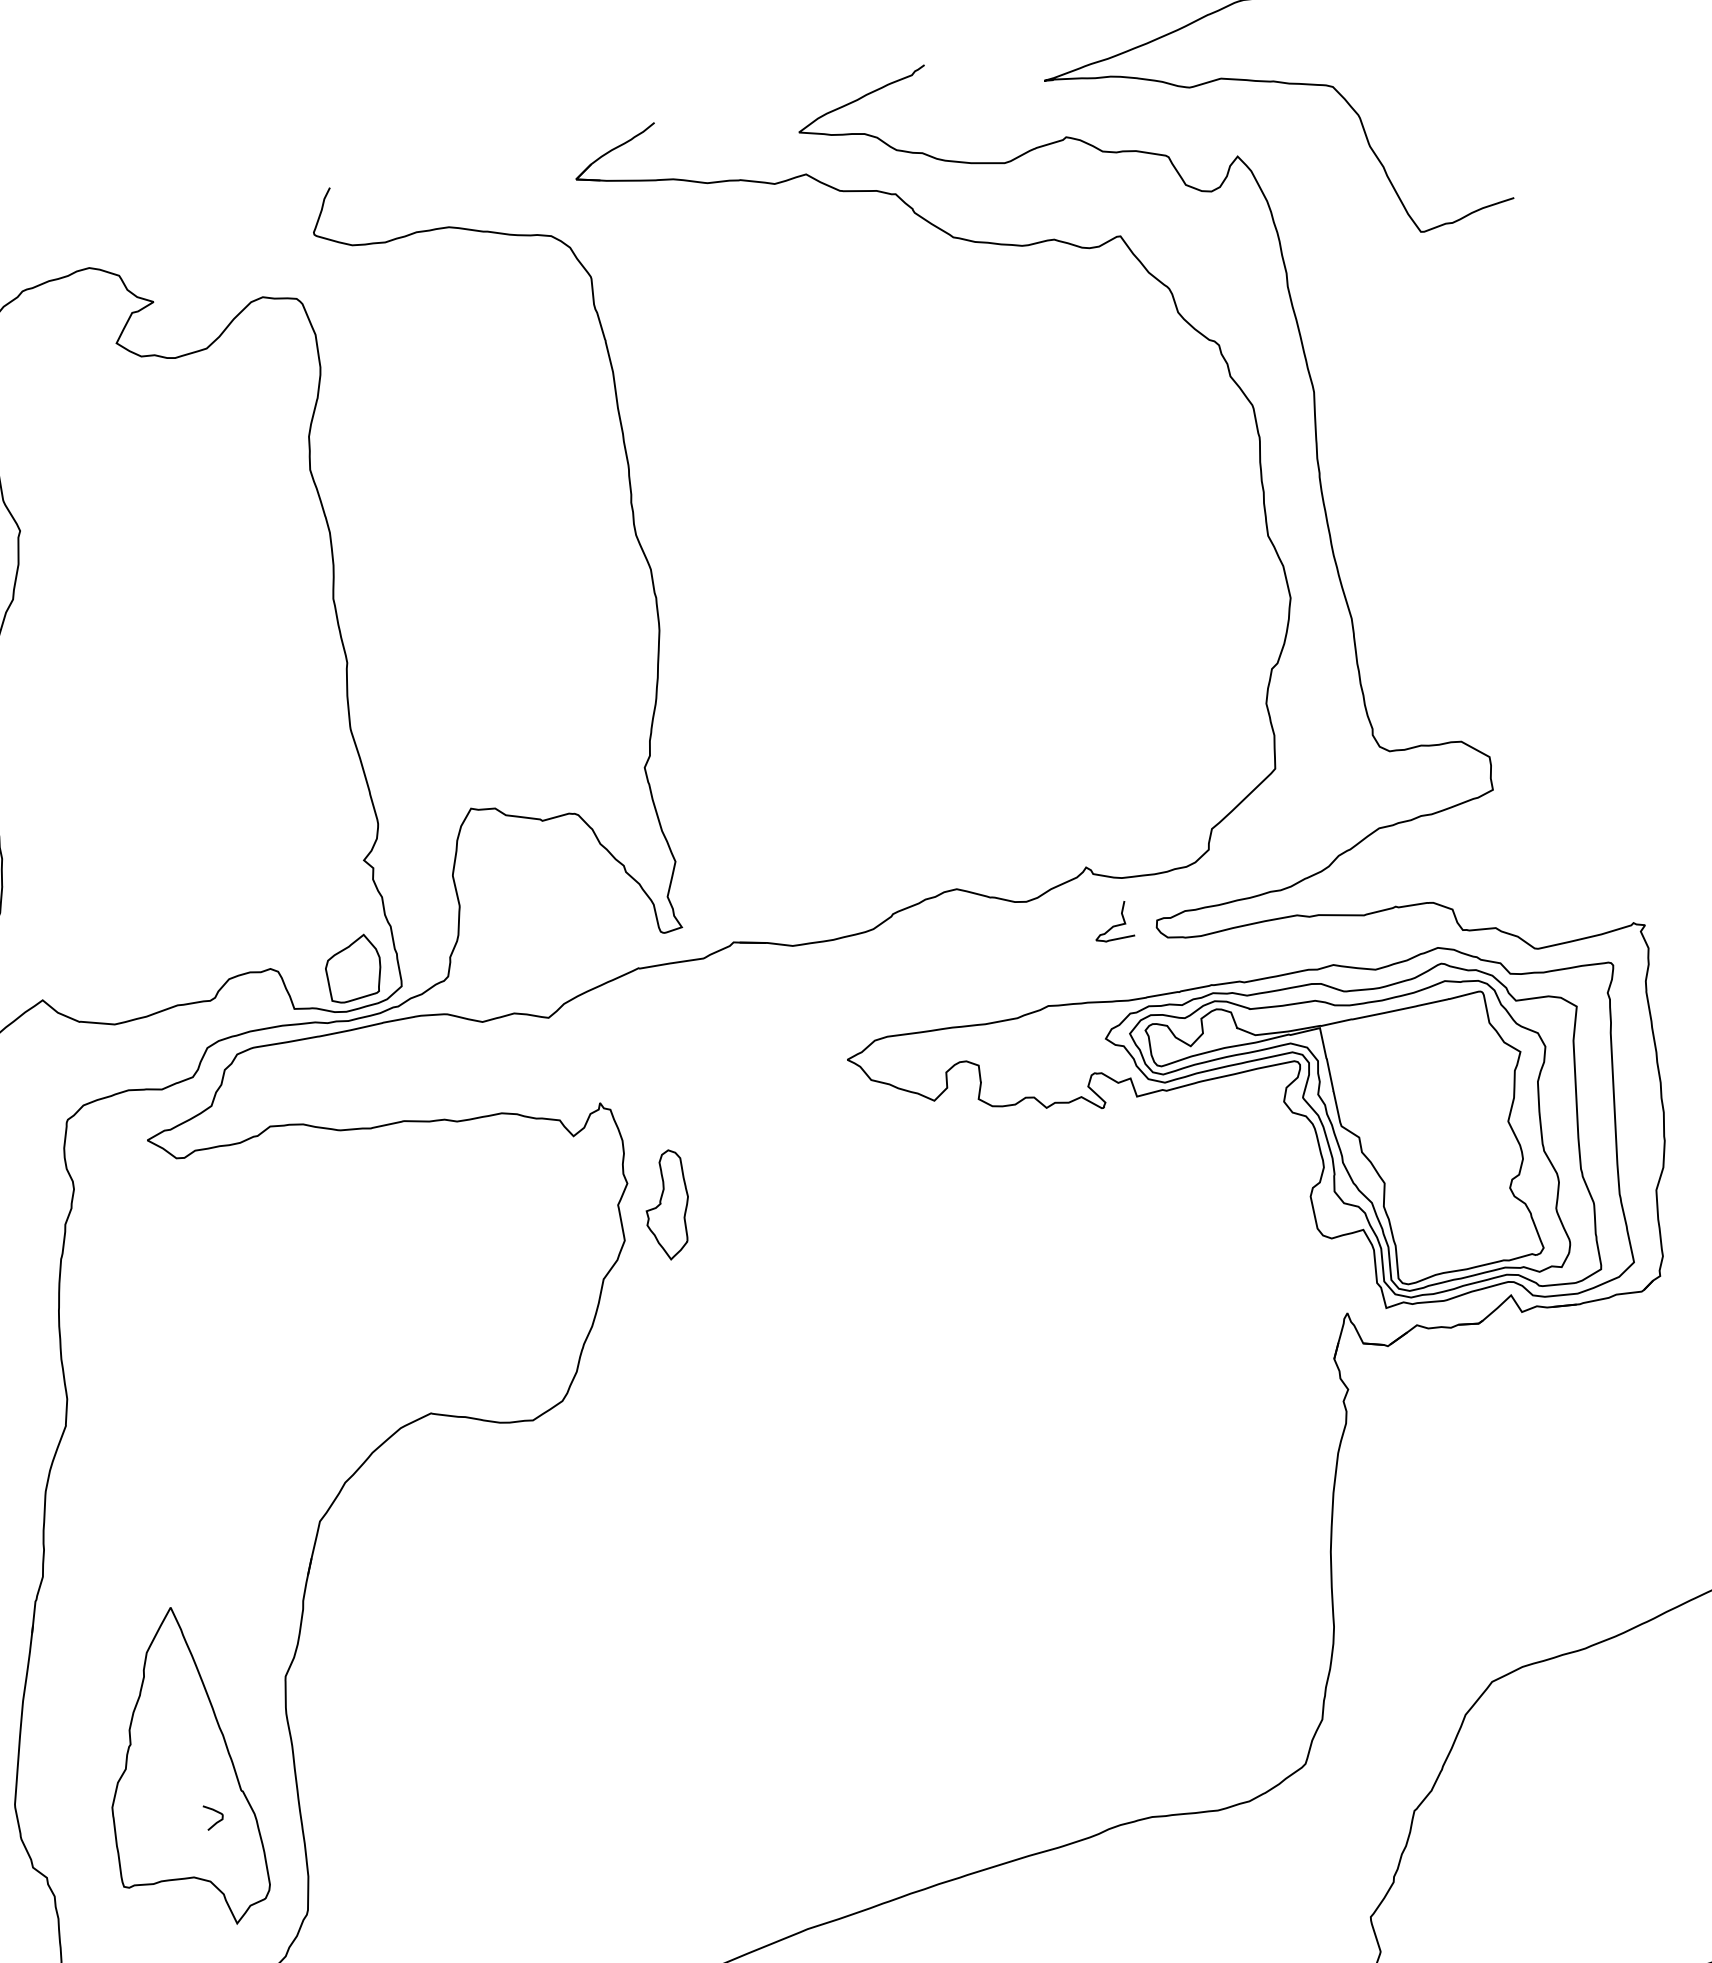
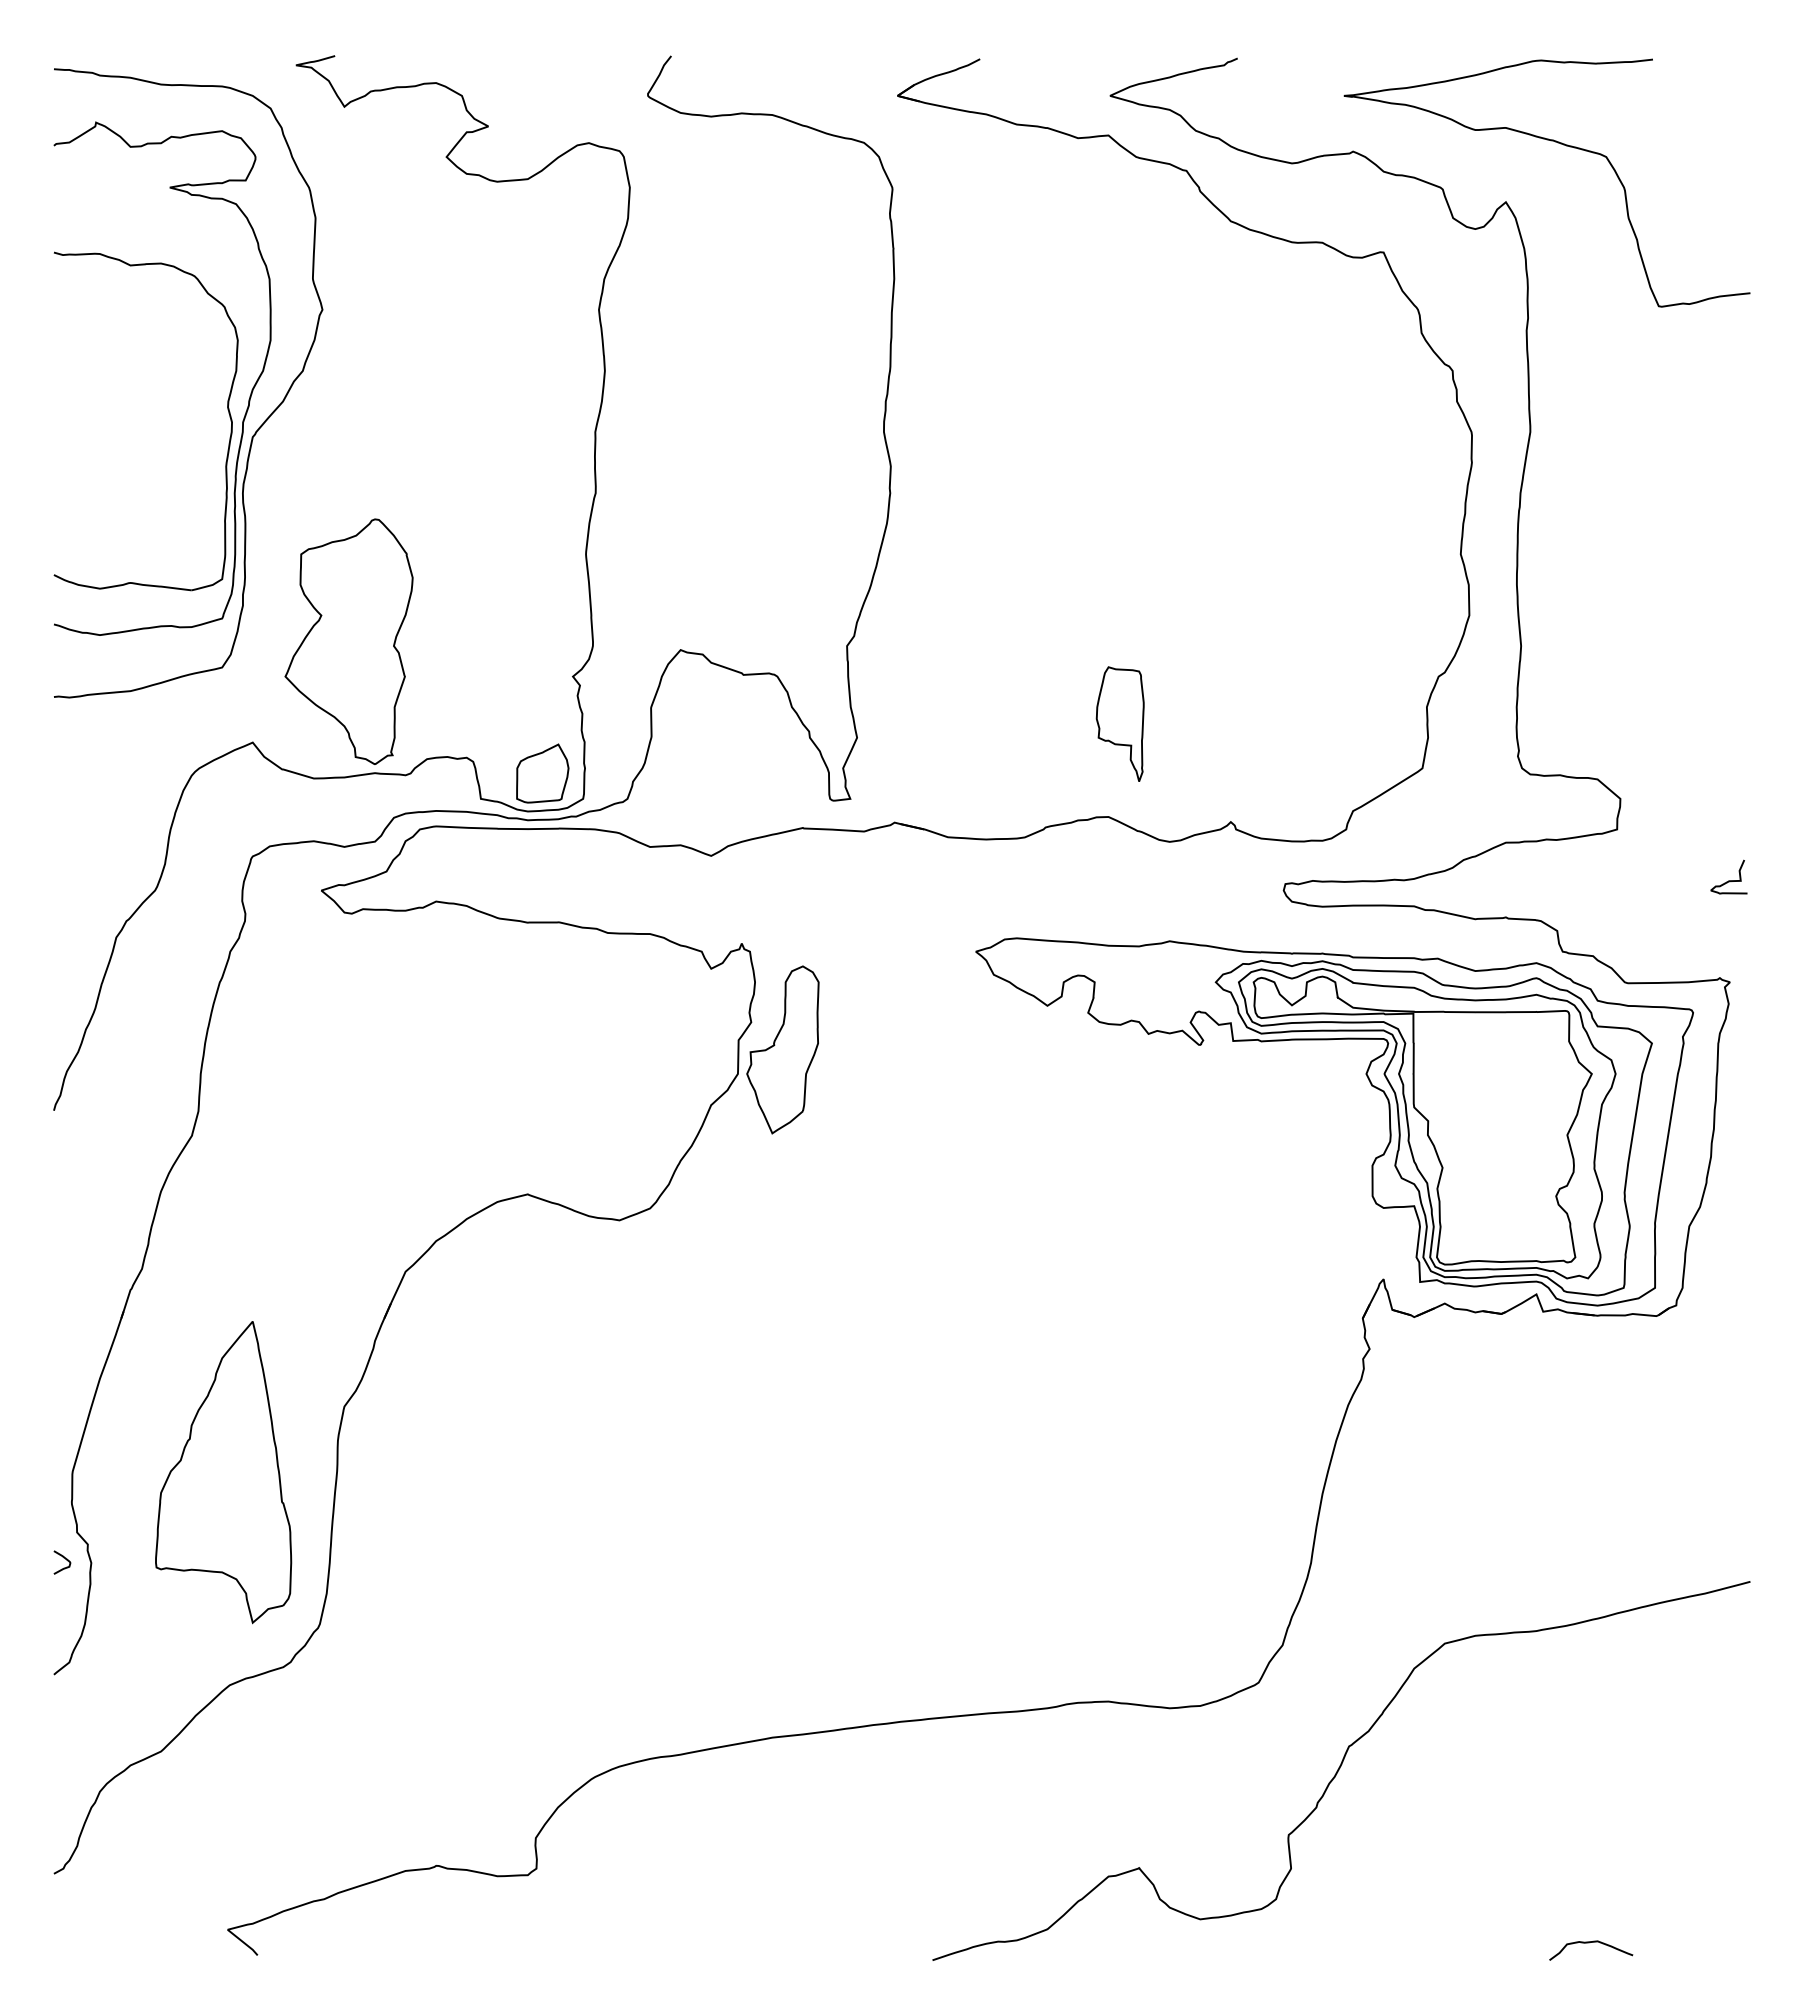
part: (947, 788) -> (1119, 723), added
part: (120, 873) -> (348, 641), added
curve: (1112, 925) -> (1728, 880), moved
part: (666, 1205) -> (782, 1049), size x1.67
curve: (214, 1811) -> (63, 1558), moved

